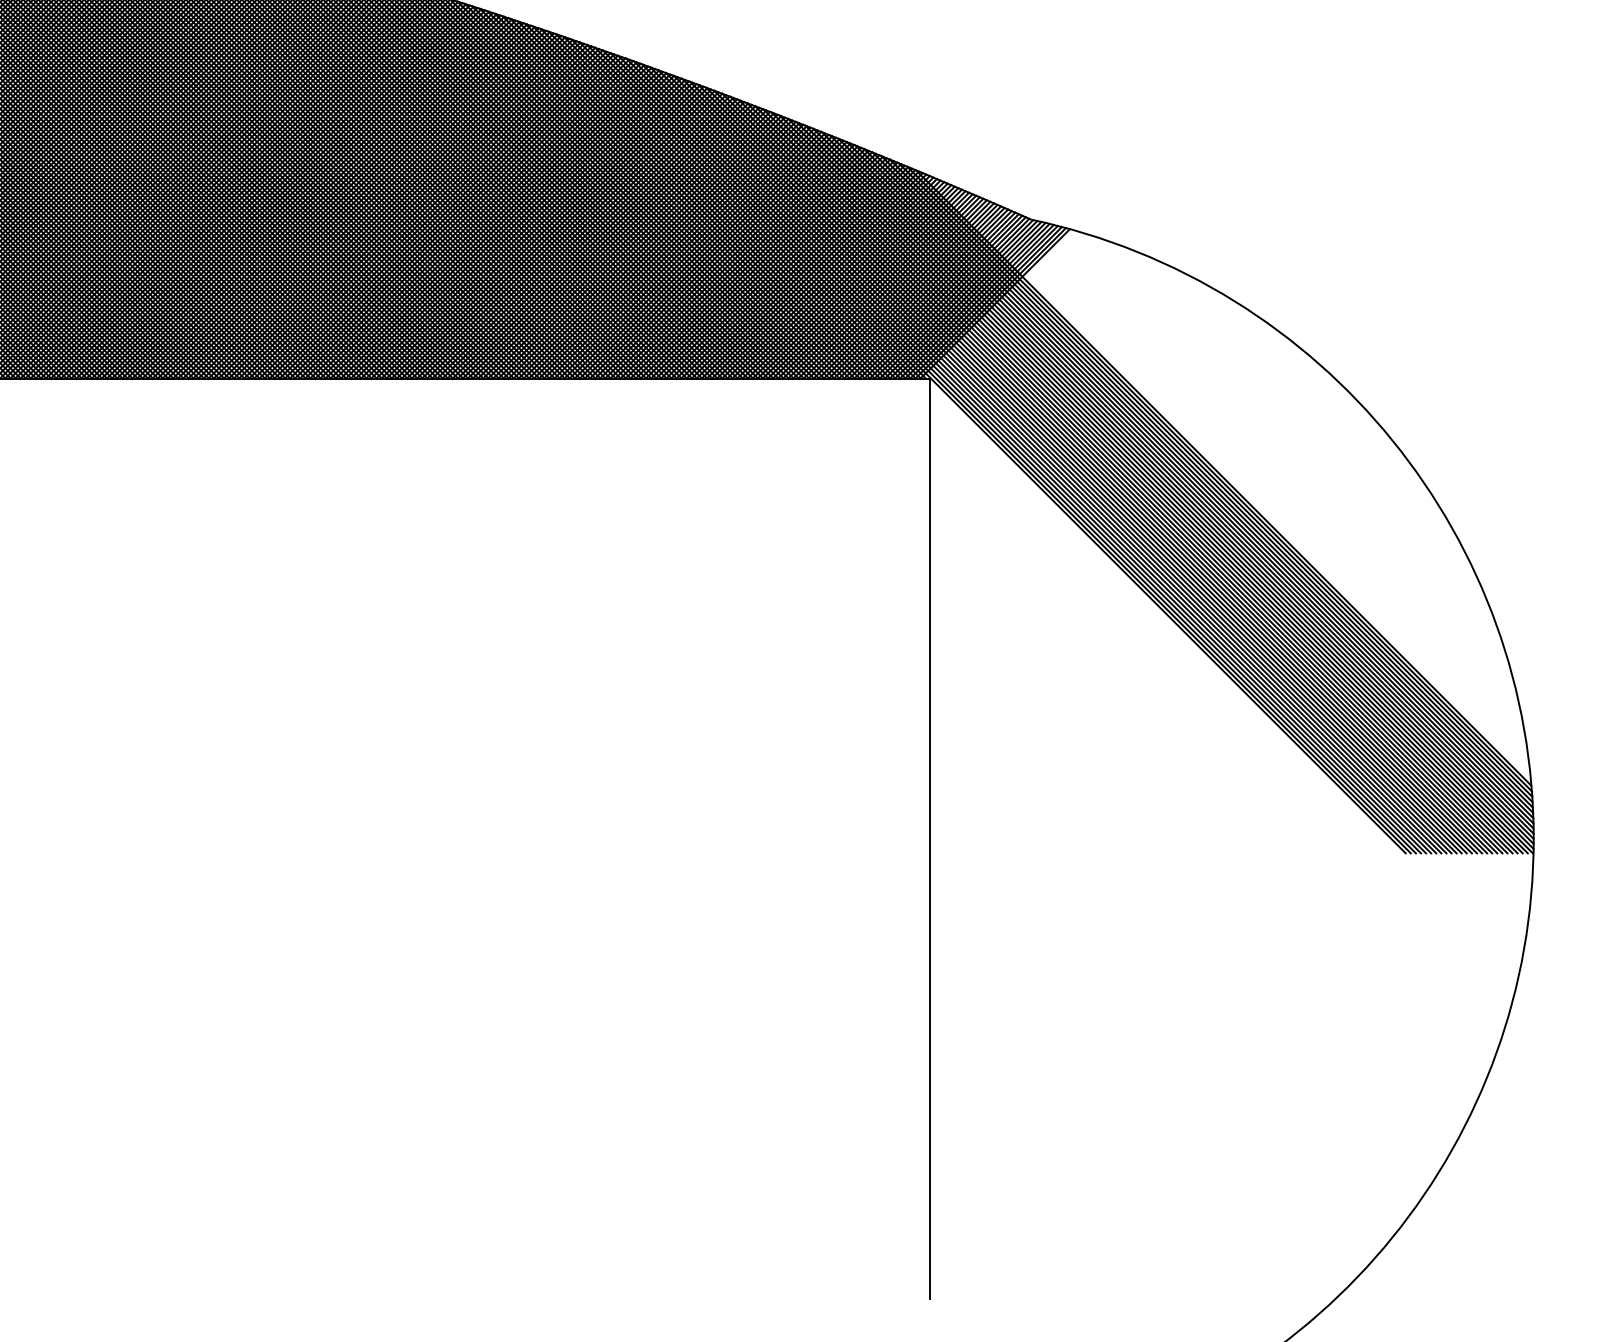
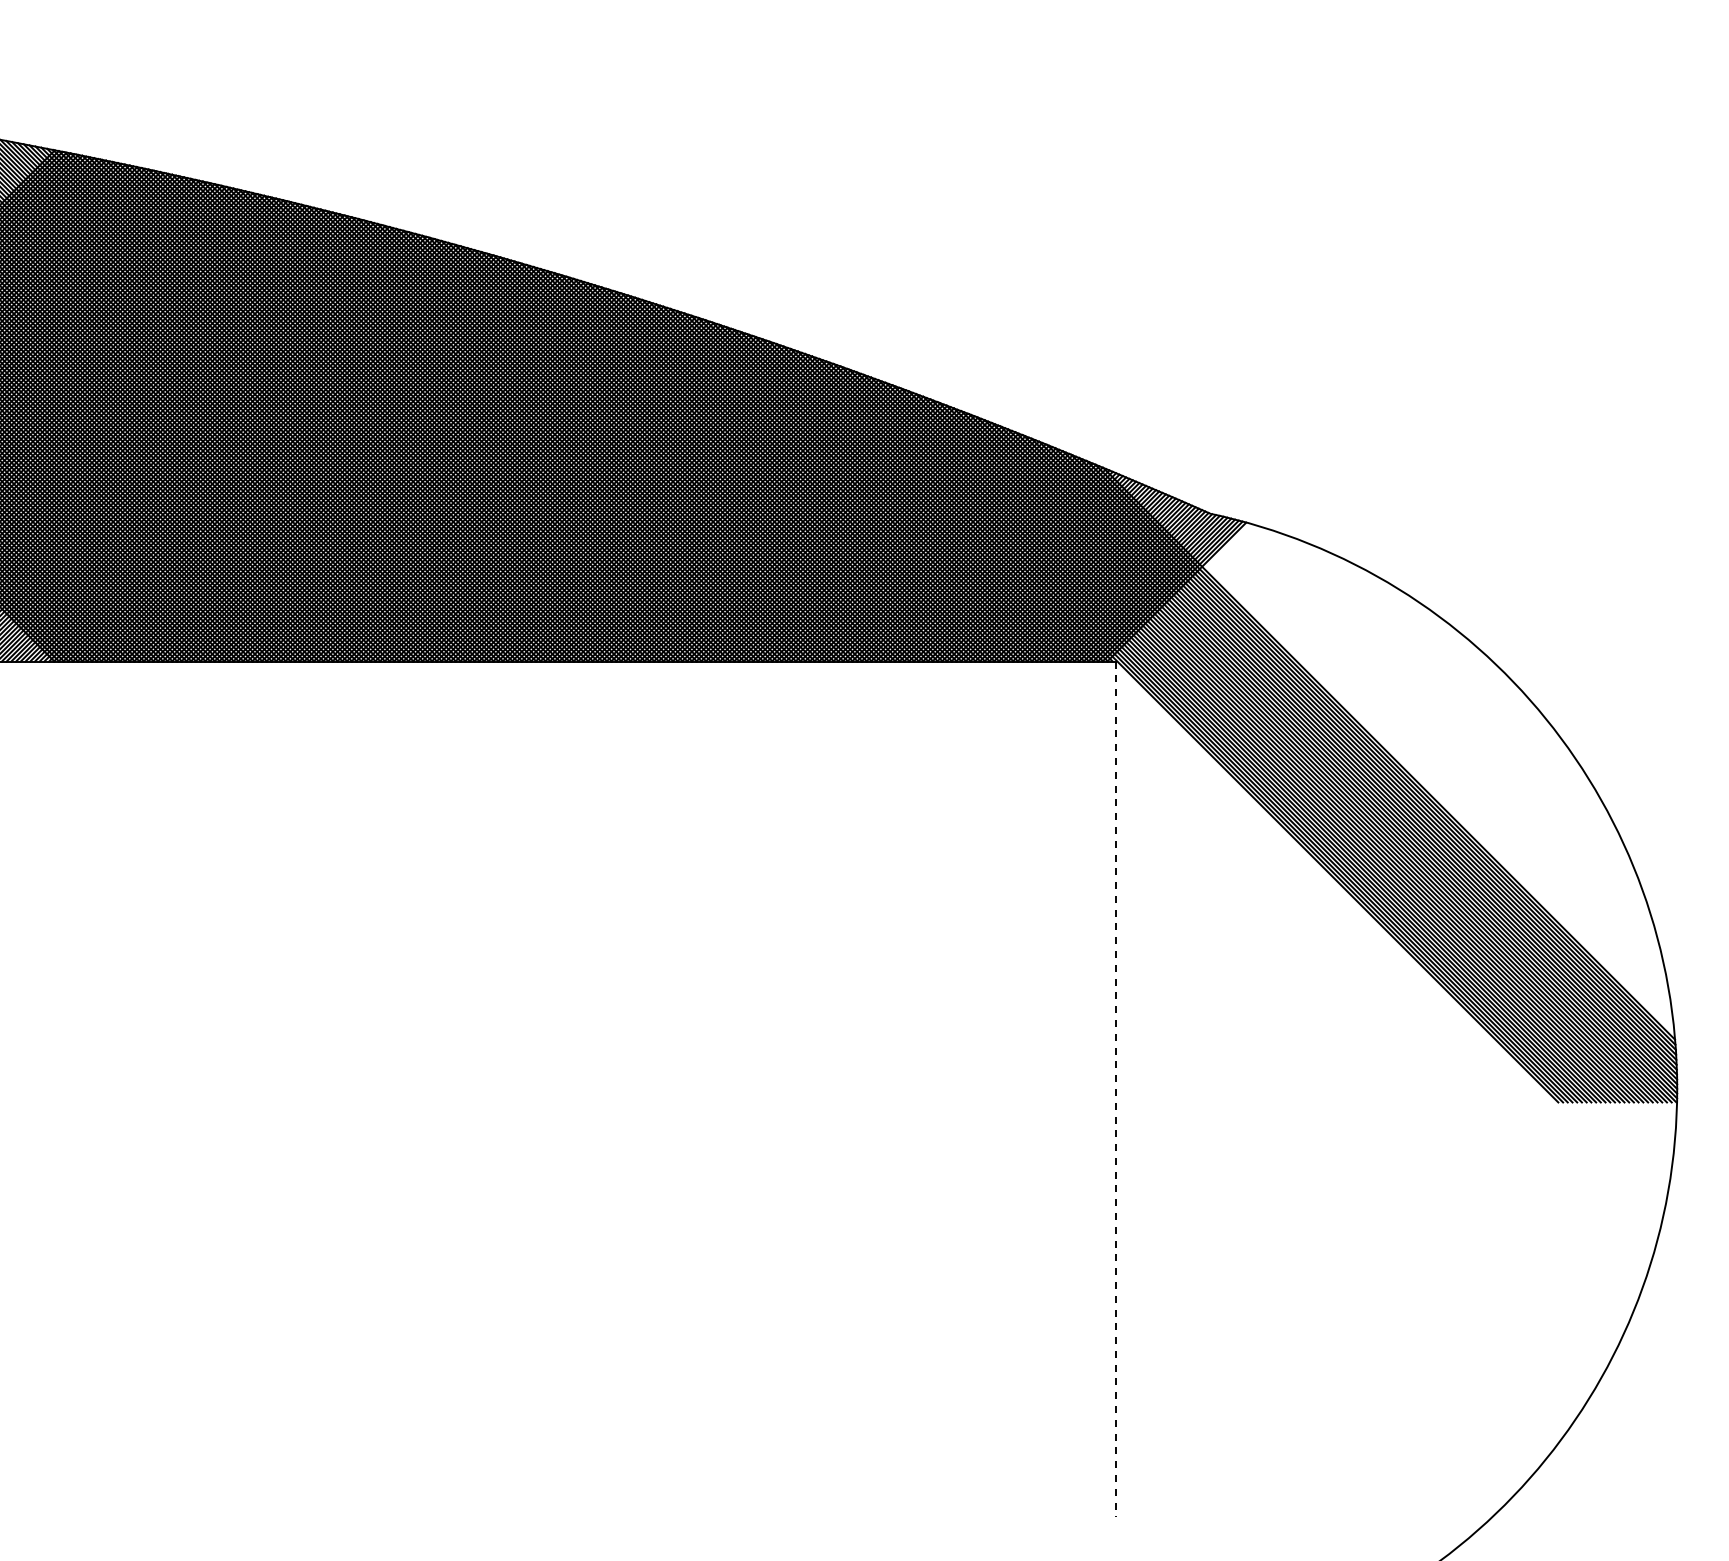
line: (929, 839) -> (1115, 1089), solid -> dashed

